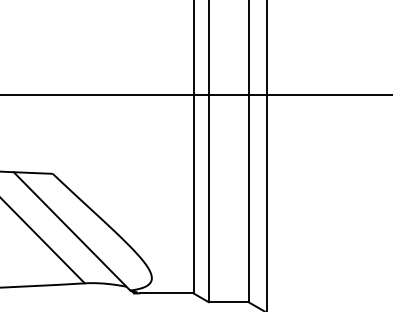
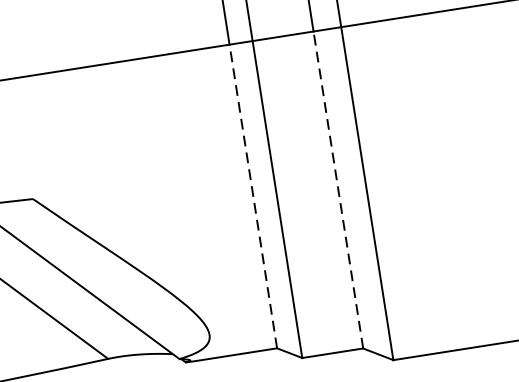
line: (193, 193) -> (252, 195), solid -> dashed
line: (248, 198) -> (338, 189), solid -> dashed

